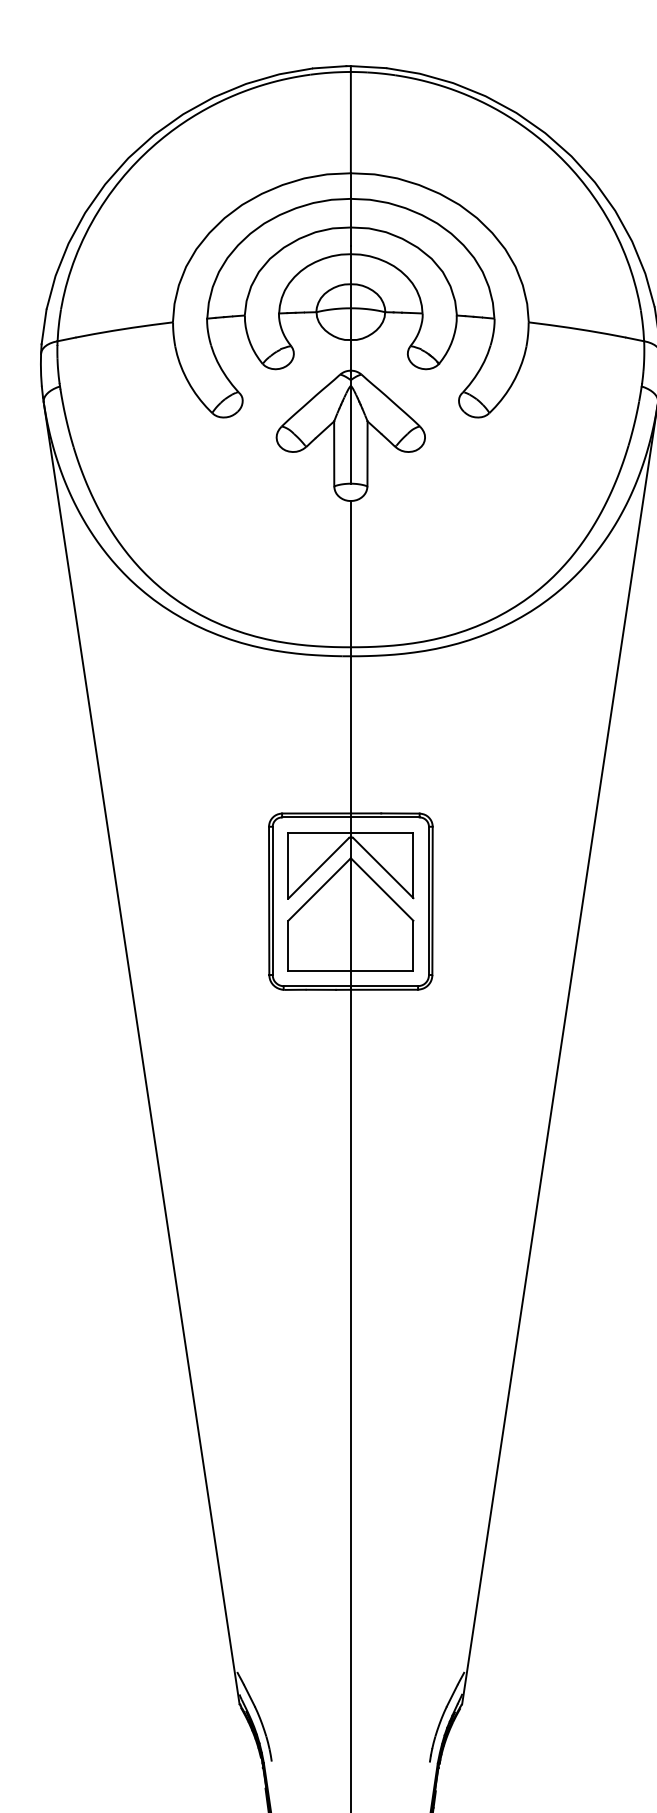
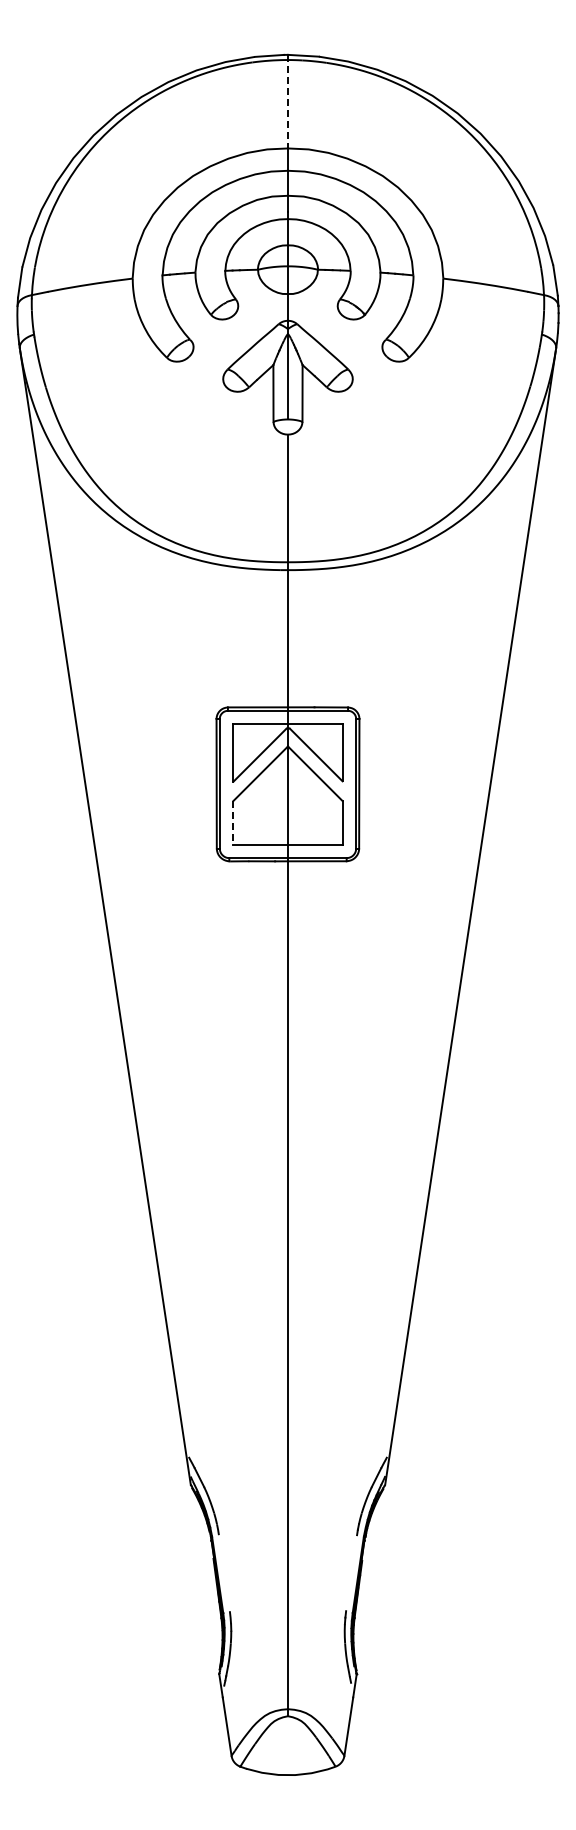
line: (351, 118) -> (288, 100), solid -> dashed
line: (288, 945) -> (233, 822), solid -> dashed

